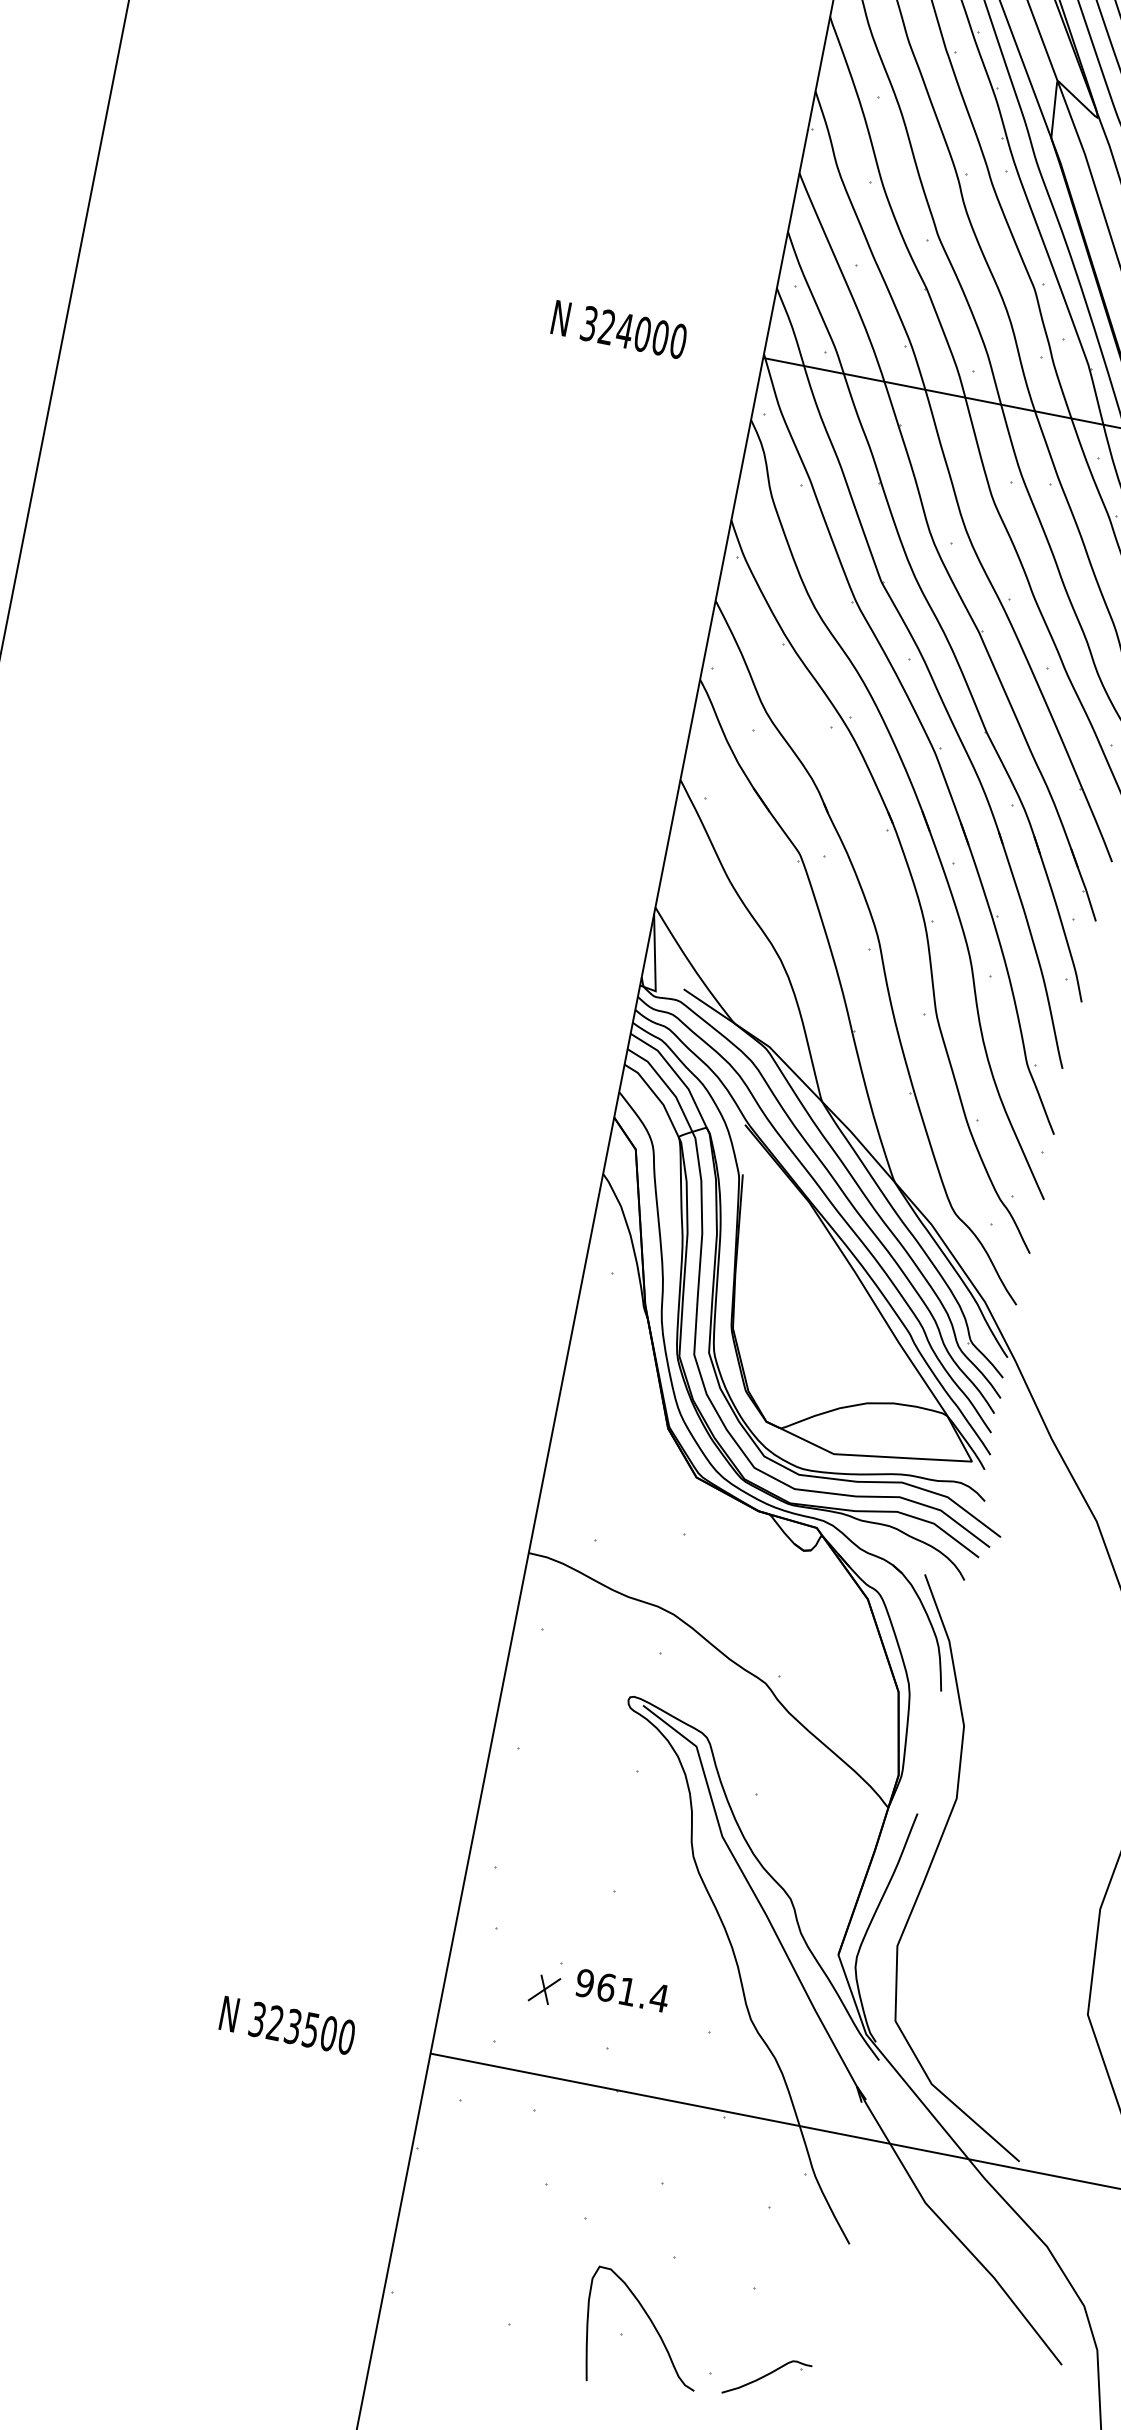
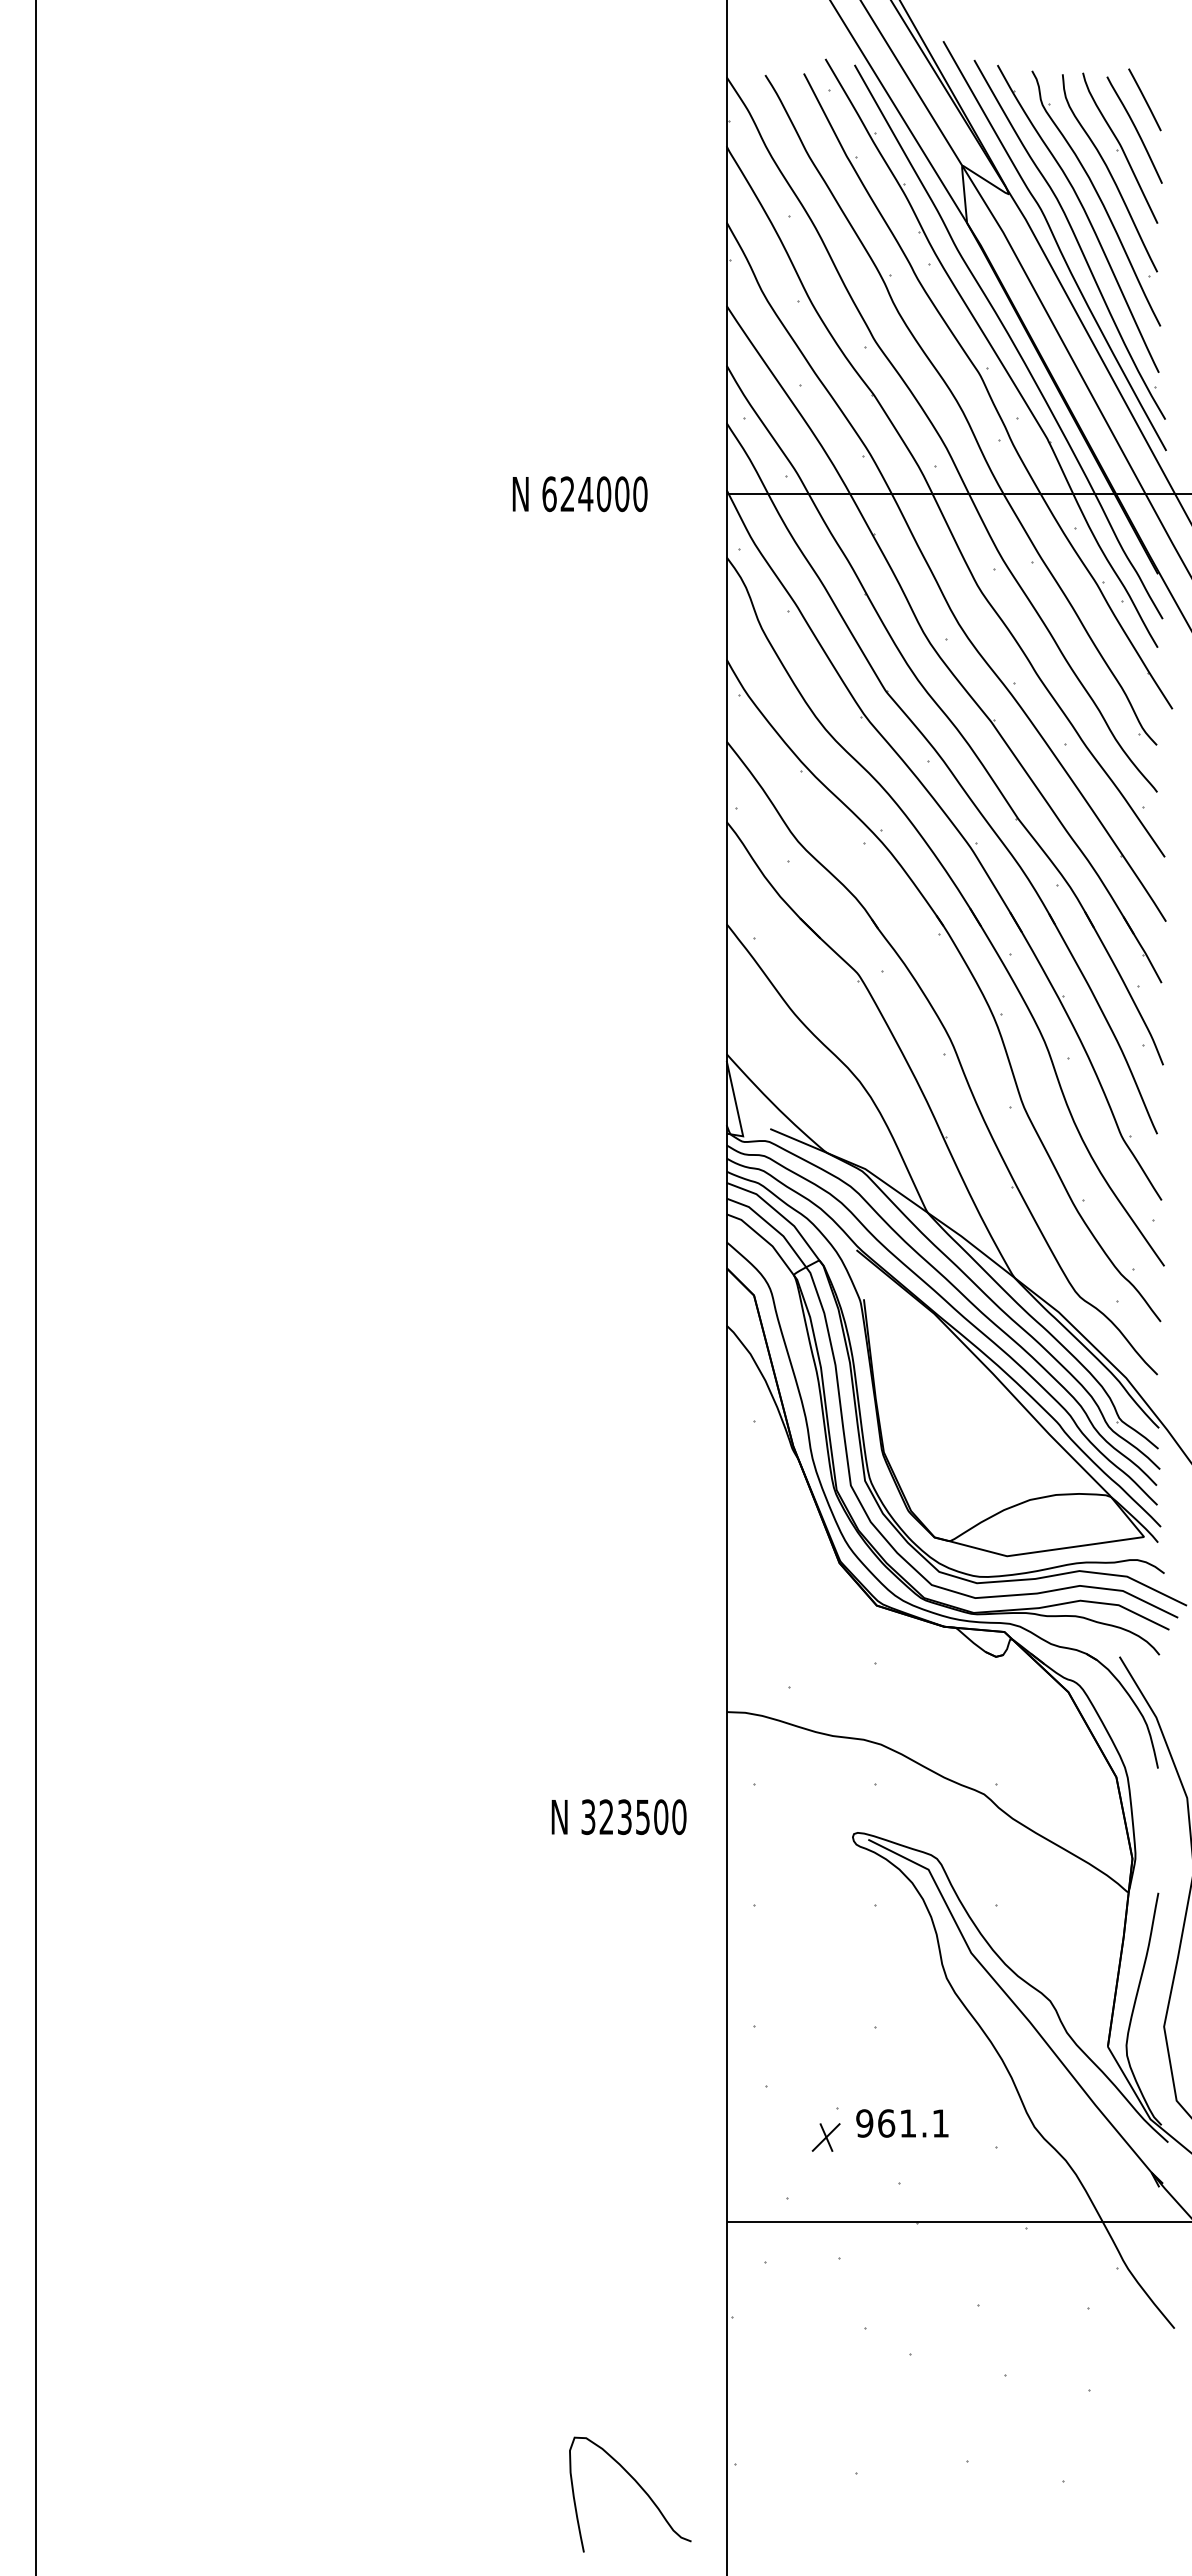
text: (589, 324) -> (549, 494), 324000 -> 624000
text: (659, 1997) -> (940, 2123), 961.4 -> 961.1
text: (287, 2025) -> (618, 1817), moved
curve: (653, 2325) -> (638, 2485), moved
part: (767, 2378) -> (1119, 2476), removed

